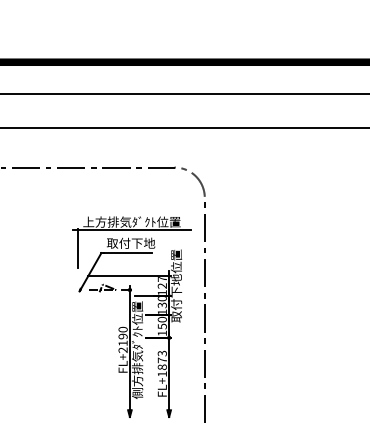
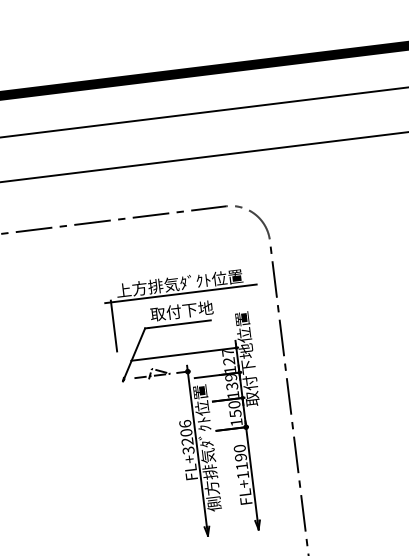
text: (162, 299) -> (231, 378), 130 -> 139
text: (122, 339) -> (186, 436), FL+2190 -> FL+3206
text: (161, 360) -> (239, 457), FL+1873 -> FL+1190

